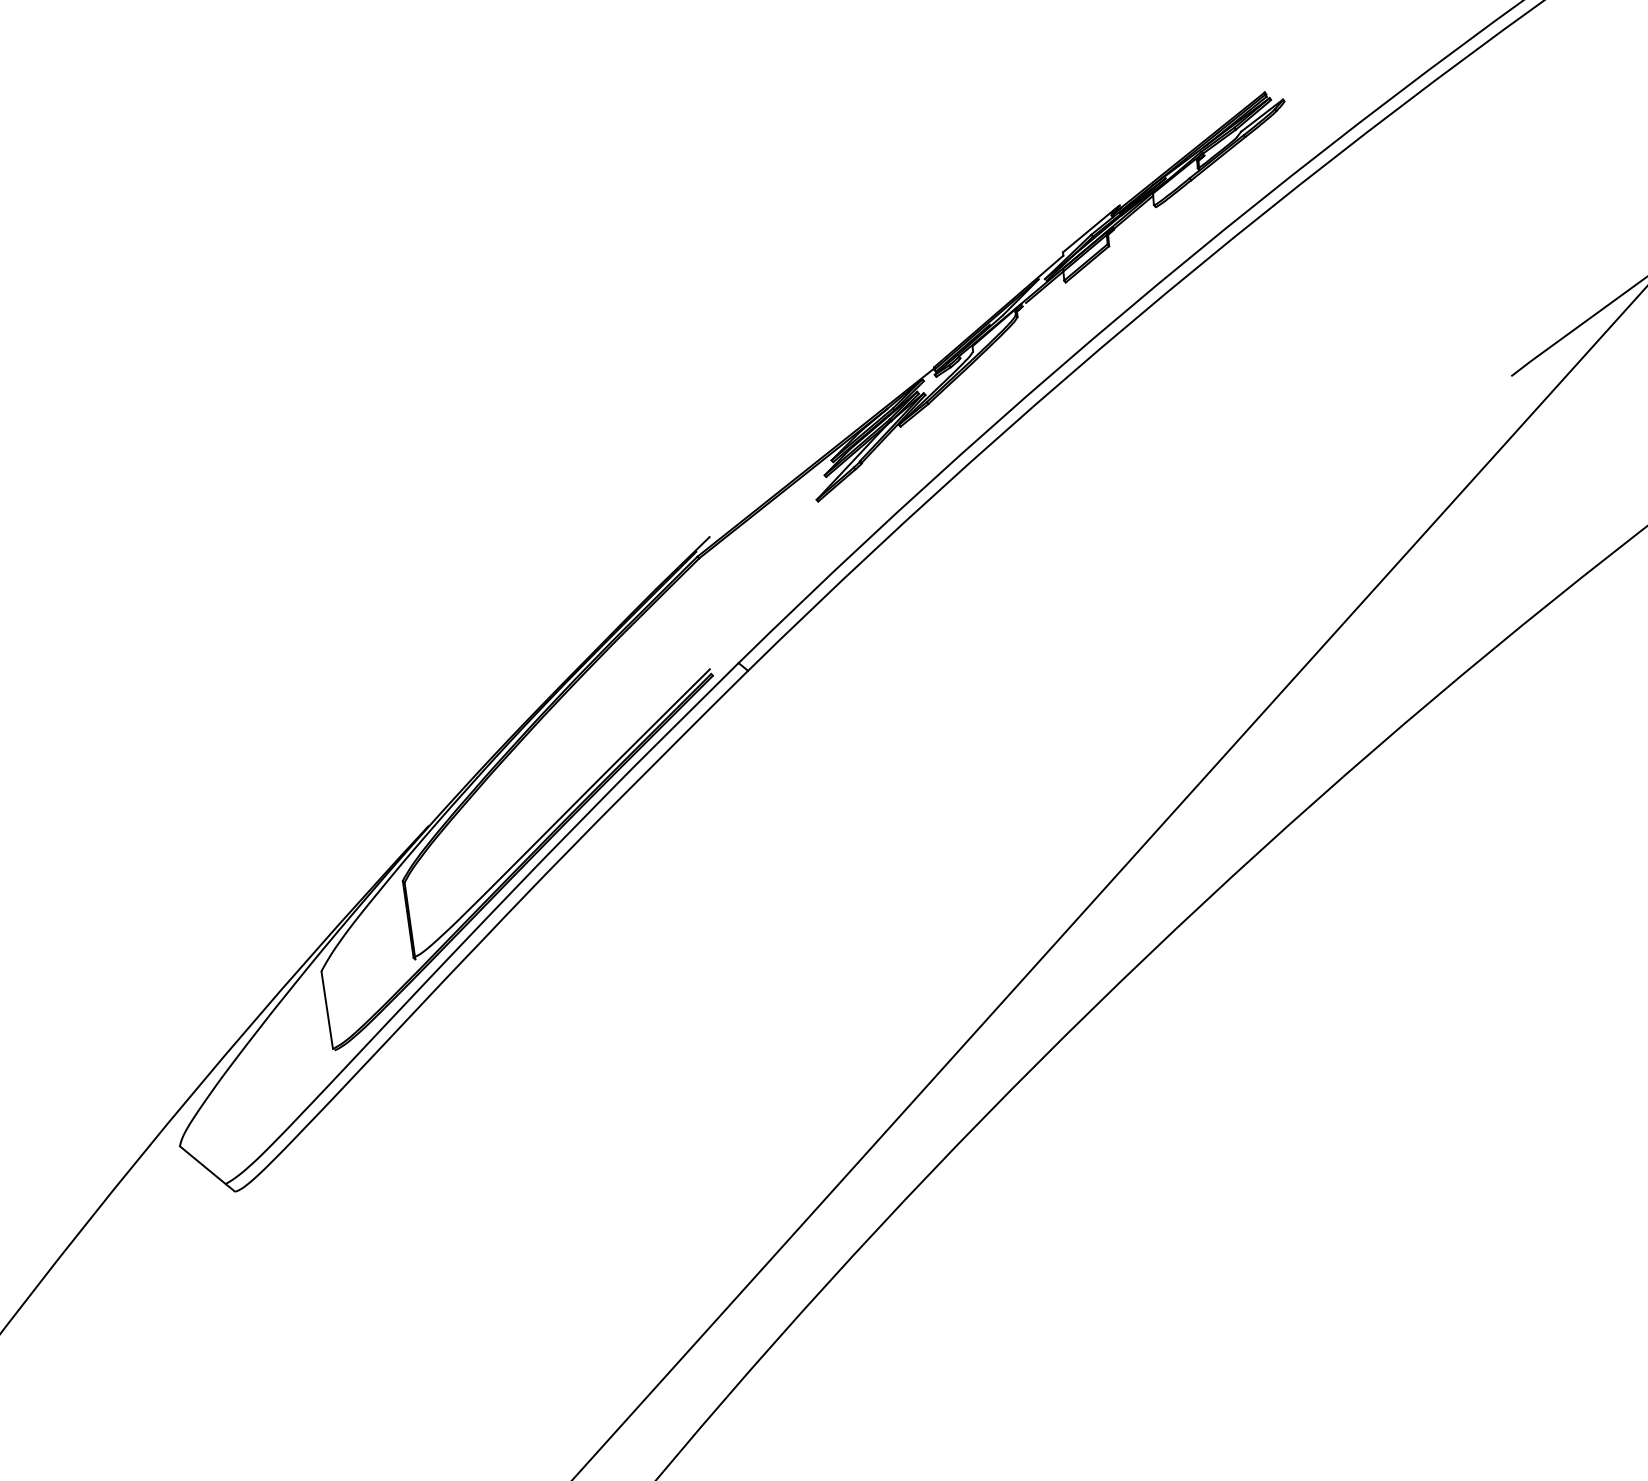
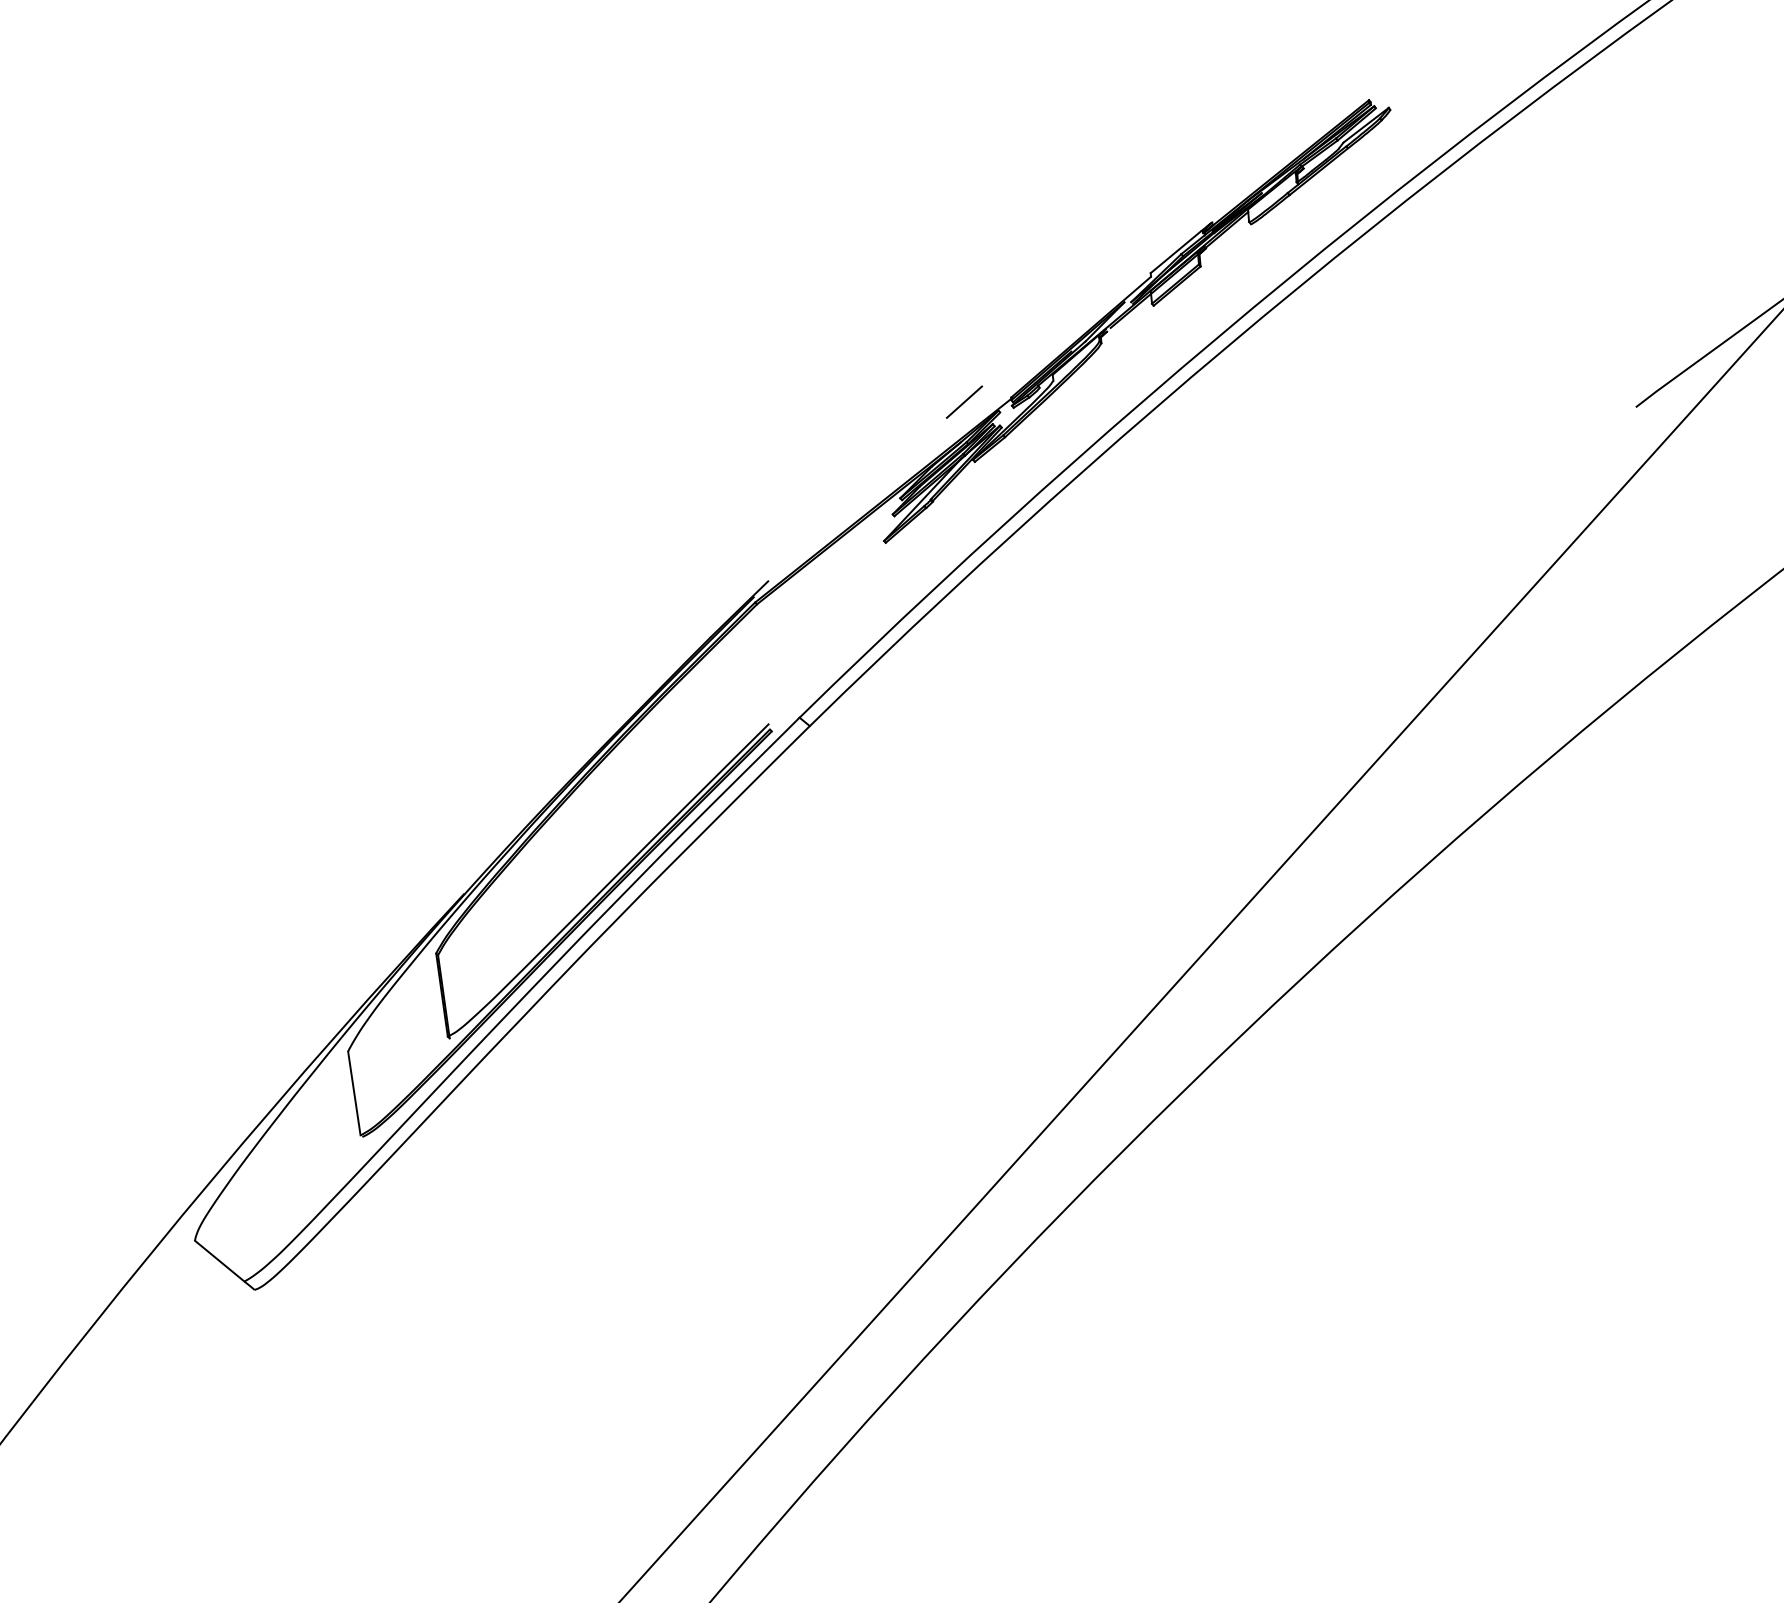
line: (890, 371) -> (963, 402), added

